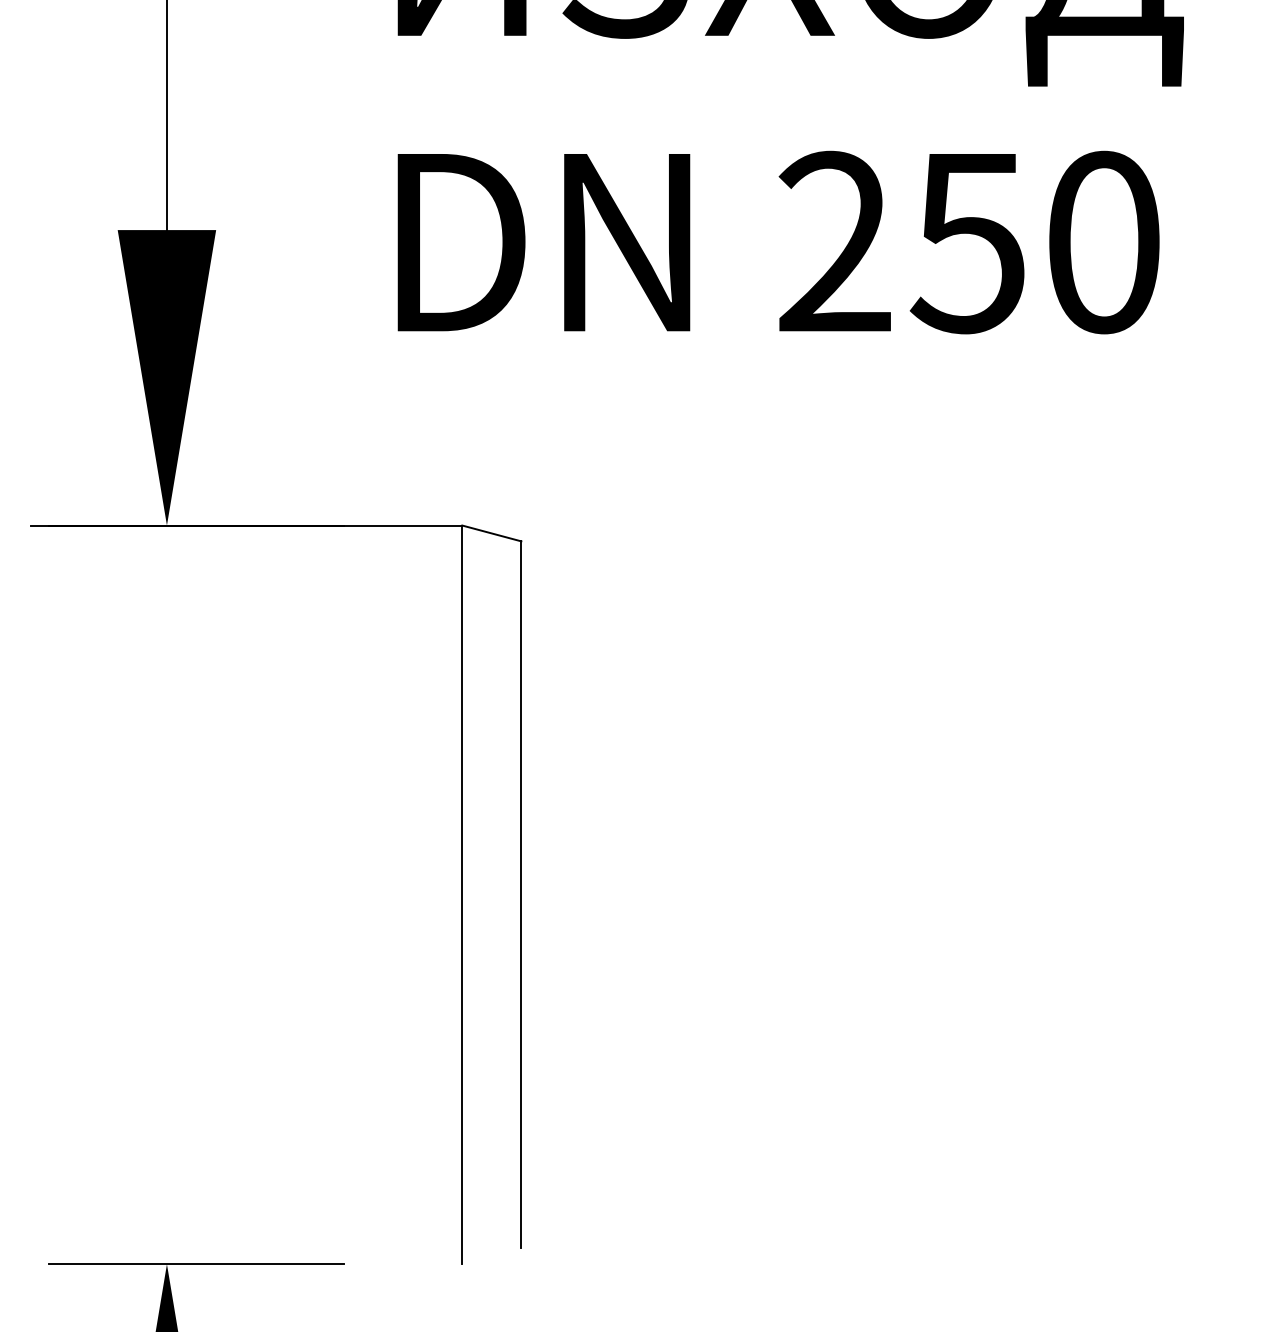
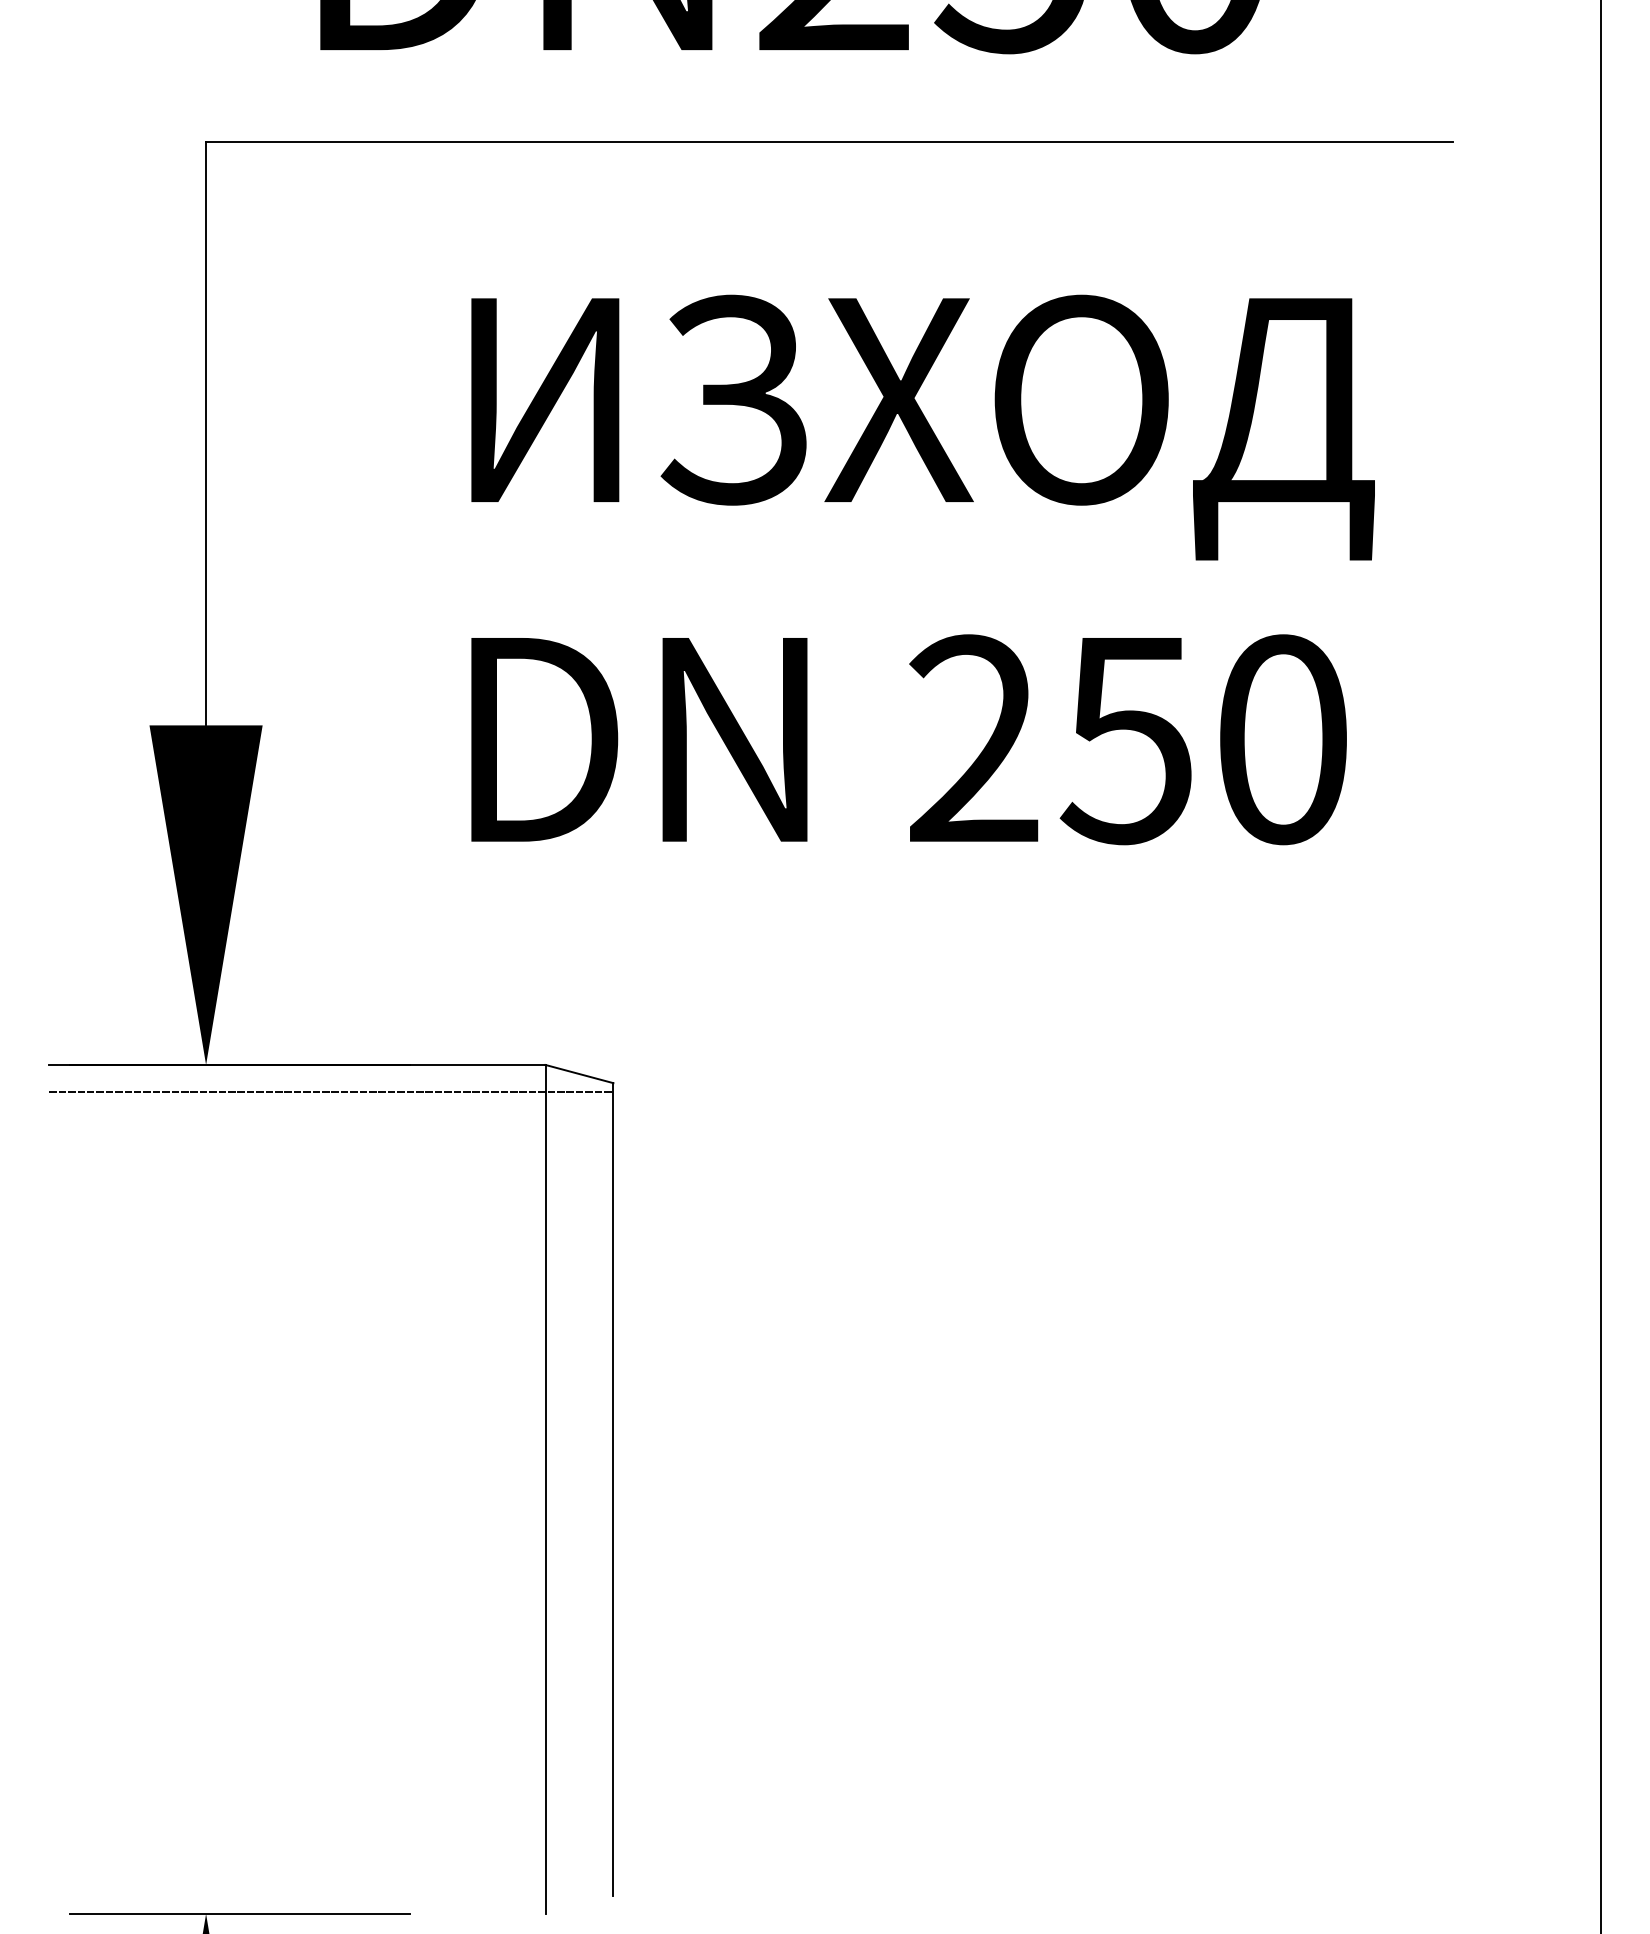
line: (276, 549) -> (331, 1092), added

